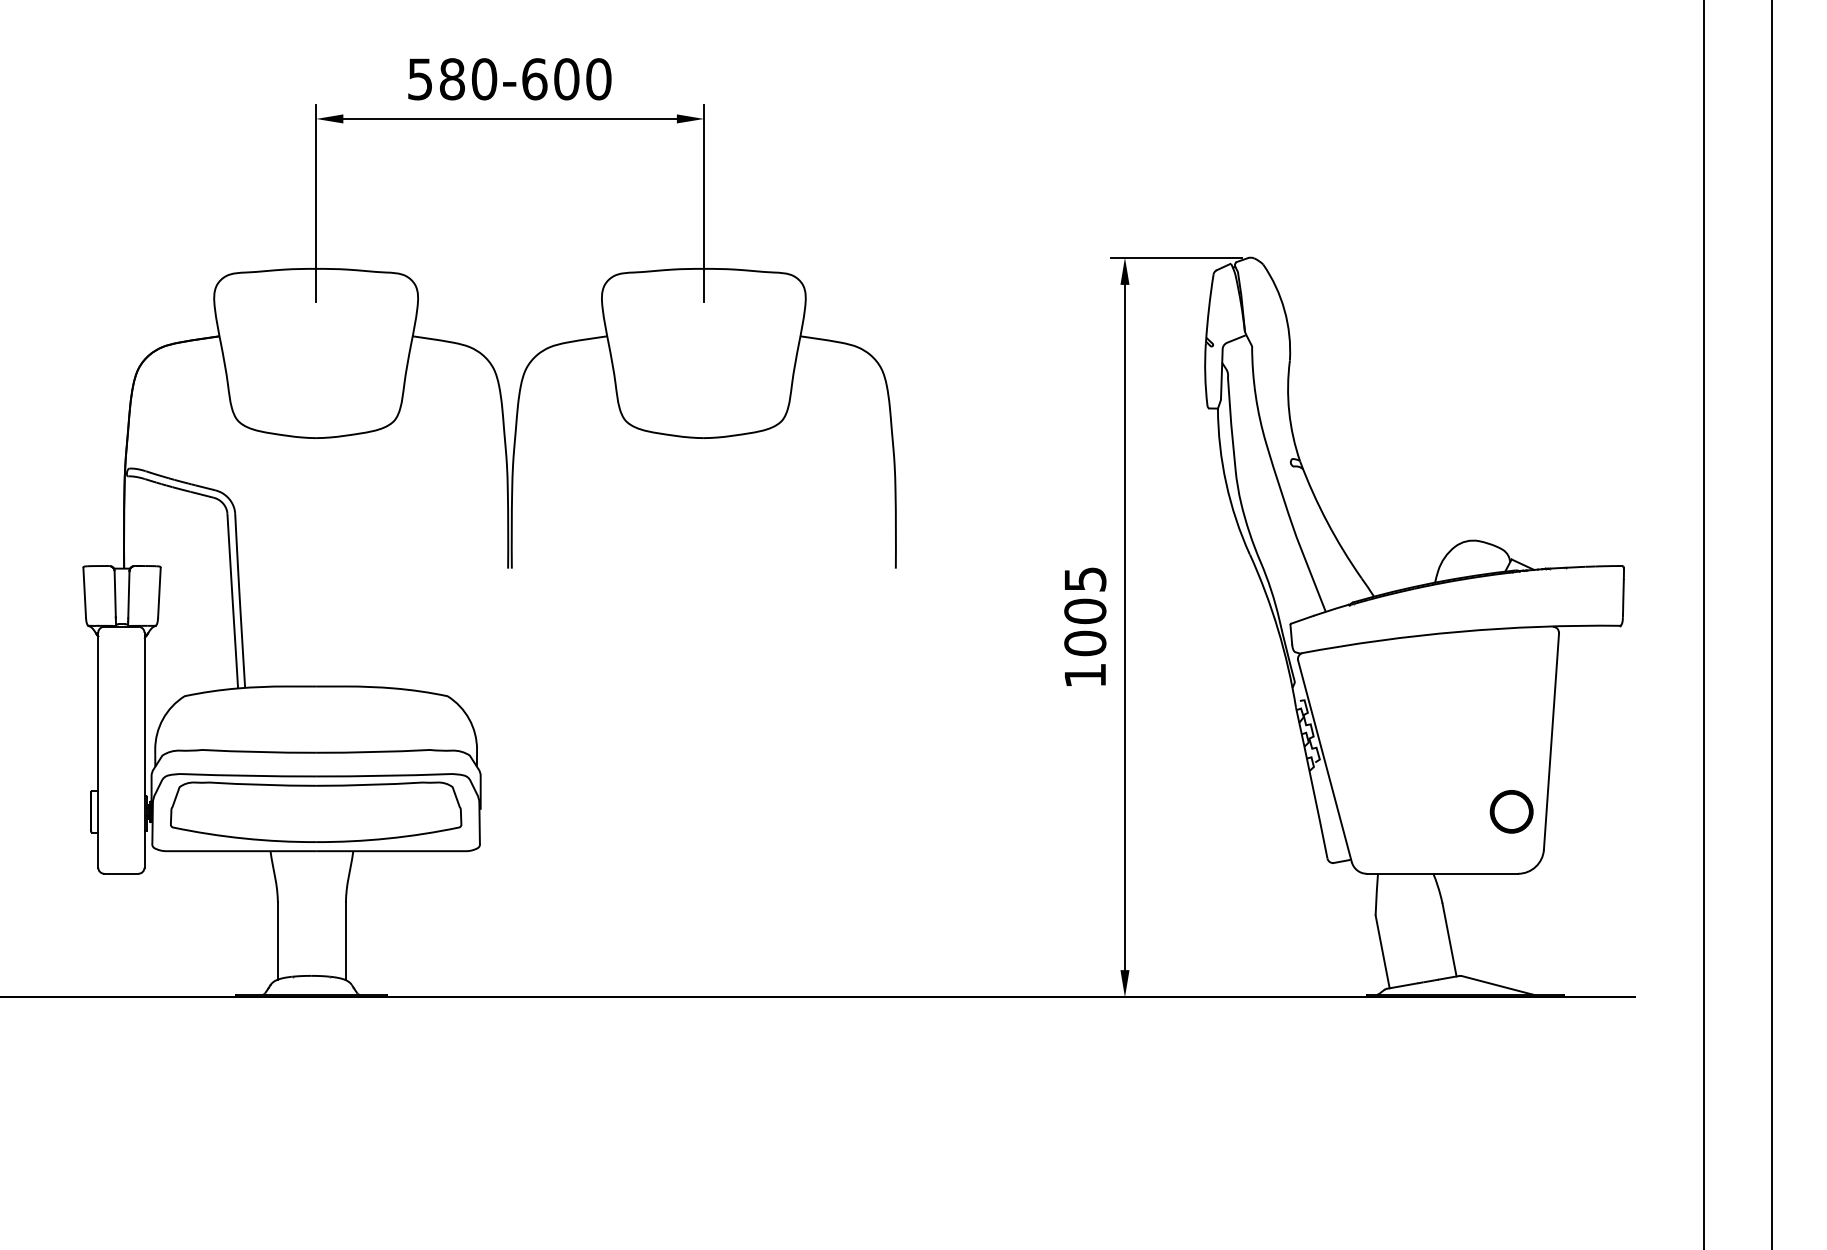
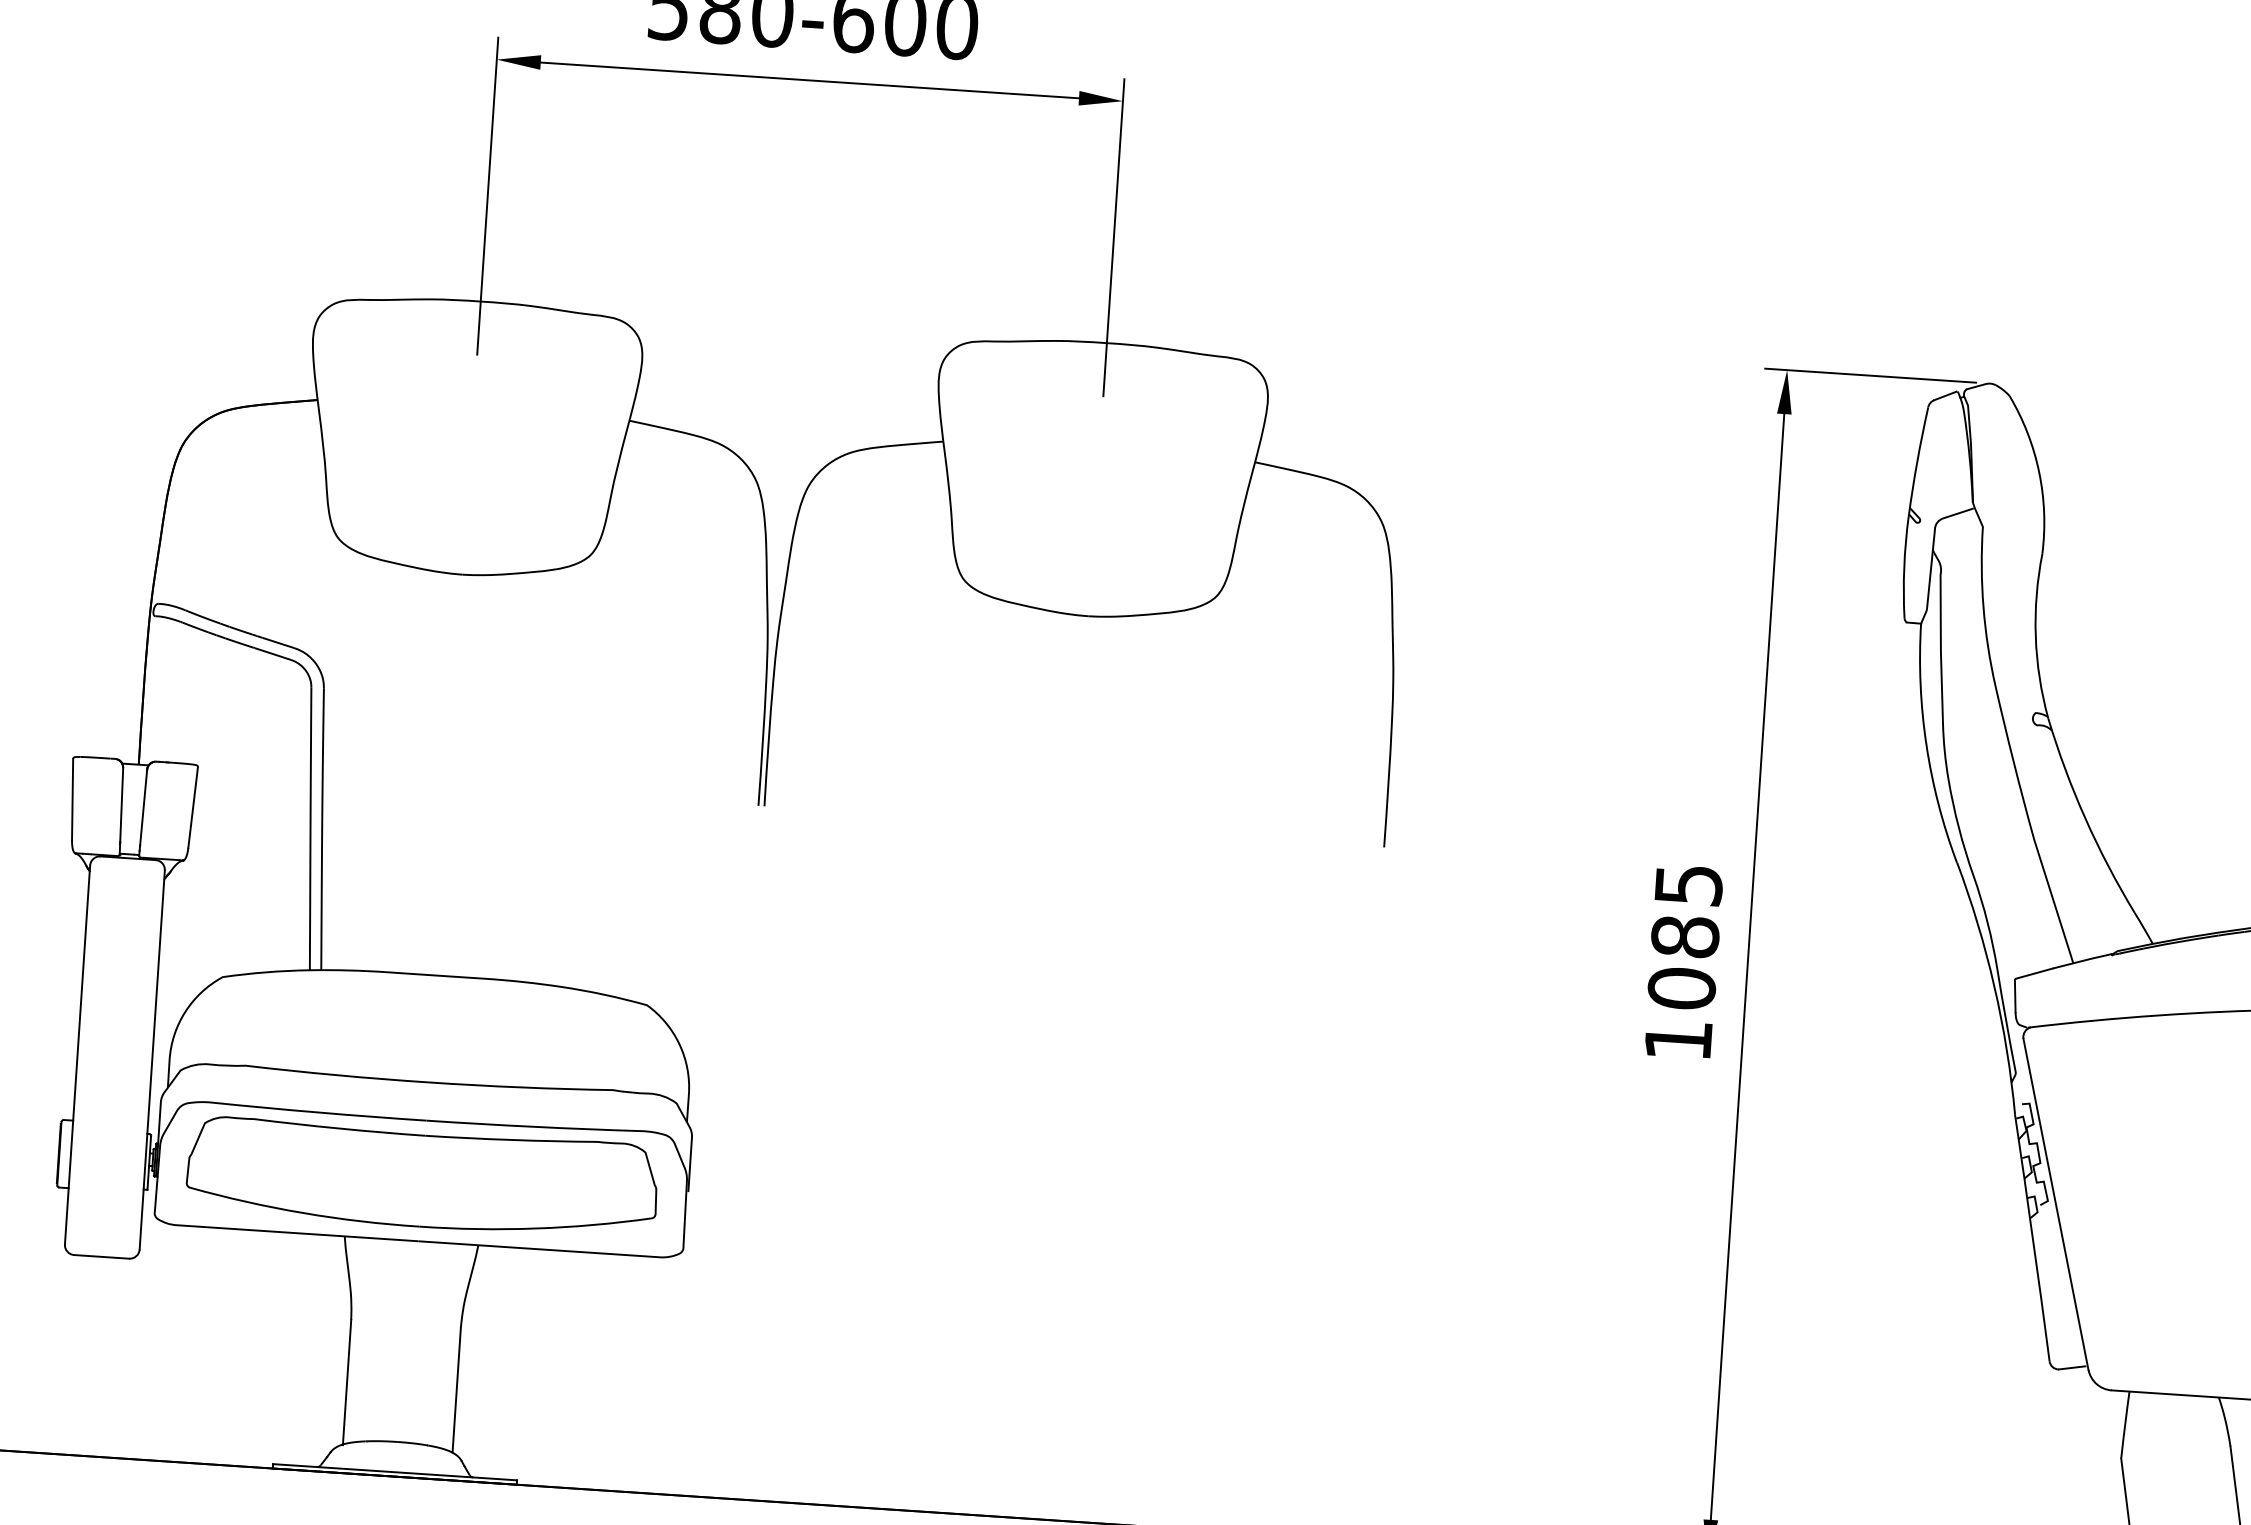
text: (1085, 611) -> (1685, 936), 1005 -> 1085

